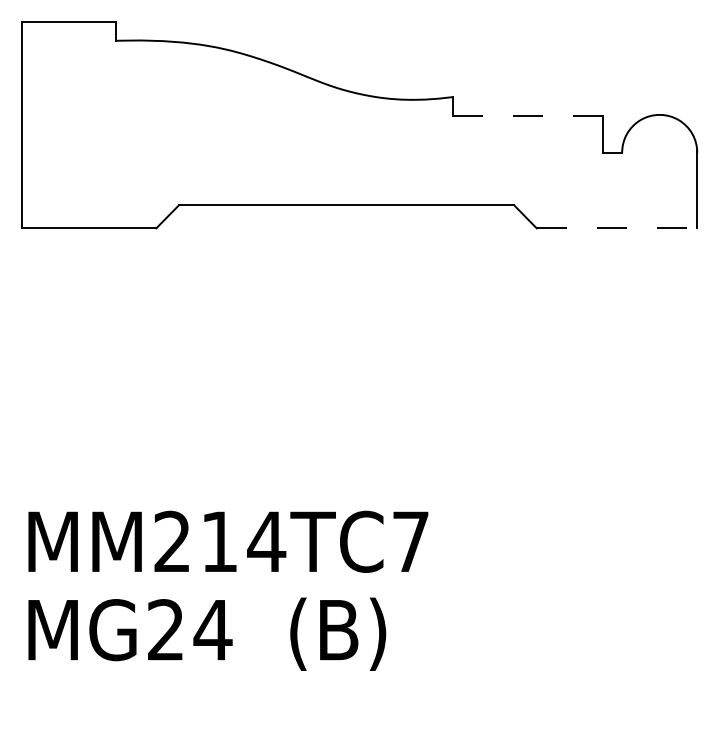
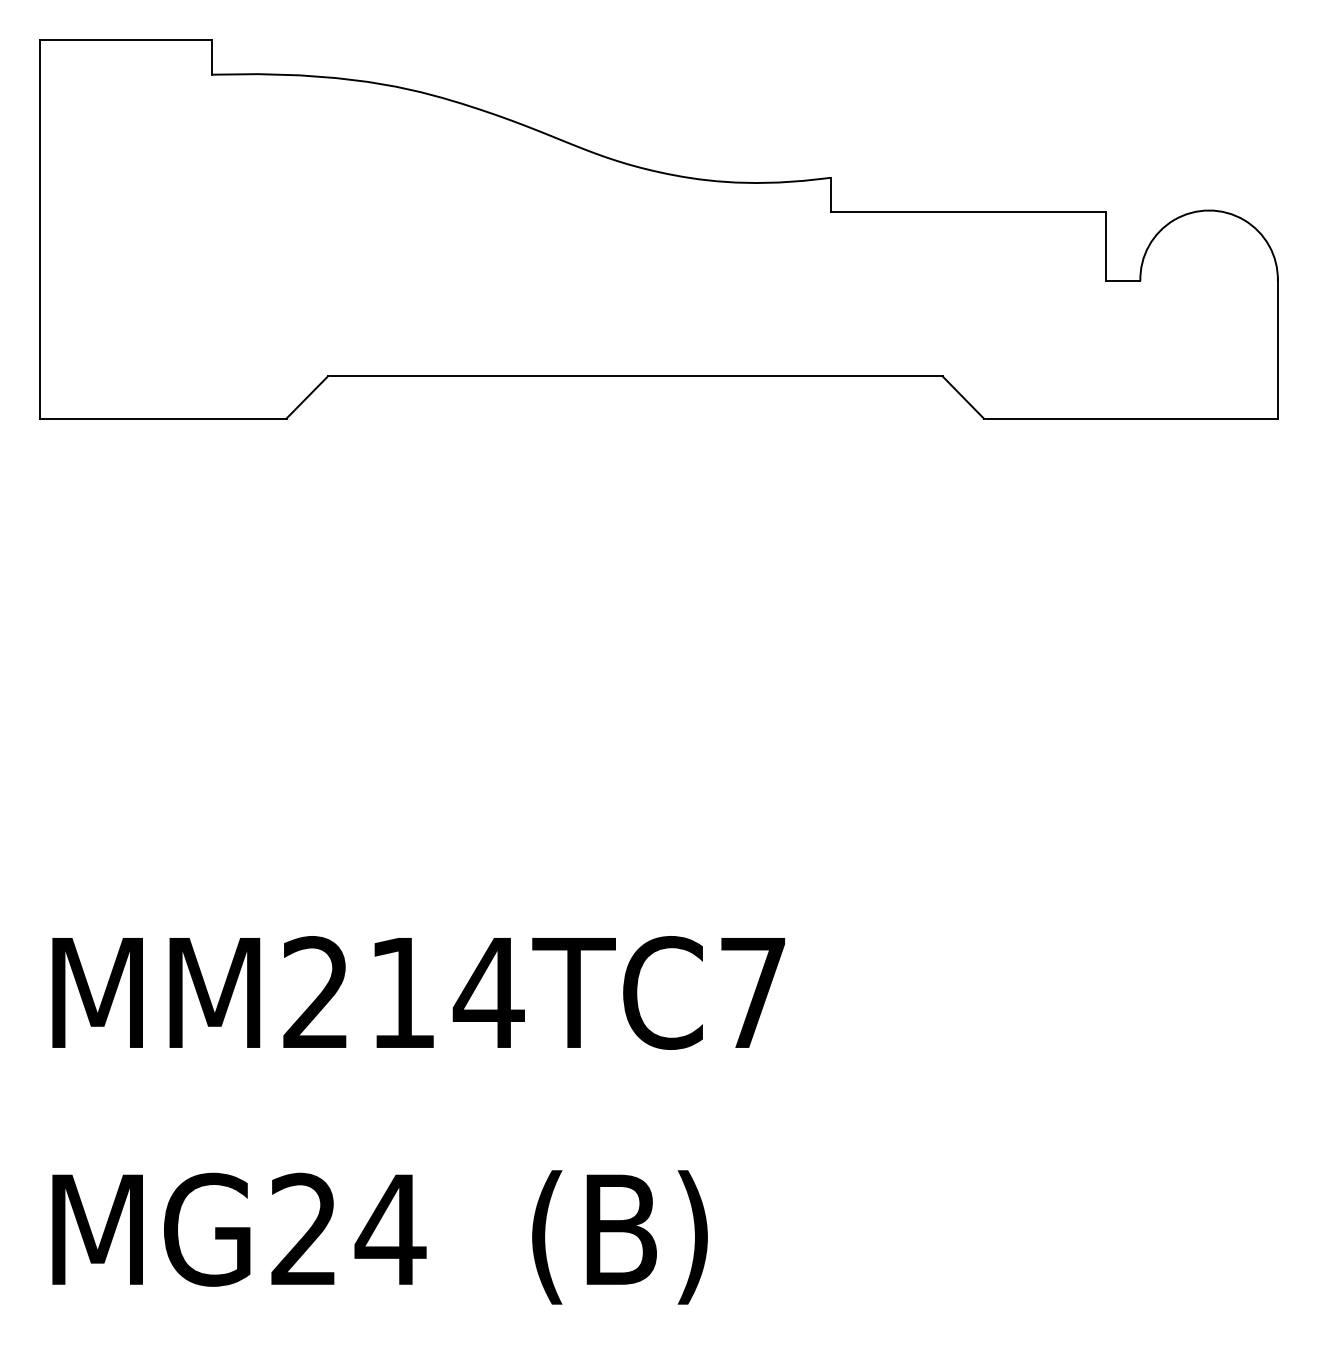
line: (528, 115) -> (968, 211), dashed -> solid
line: (617, 228) -> (1131, 418), dashed -> solid
text: (207, 633) -> (380, 1235), moved

